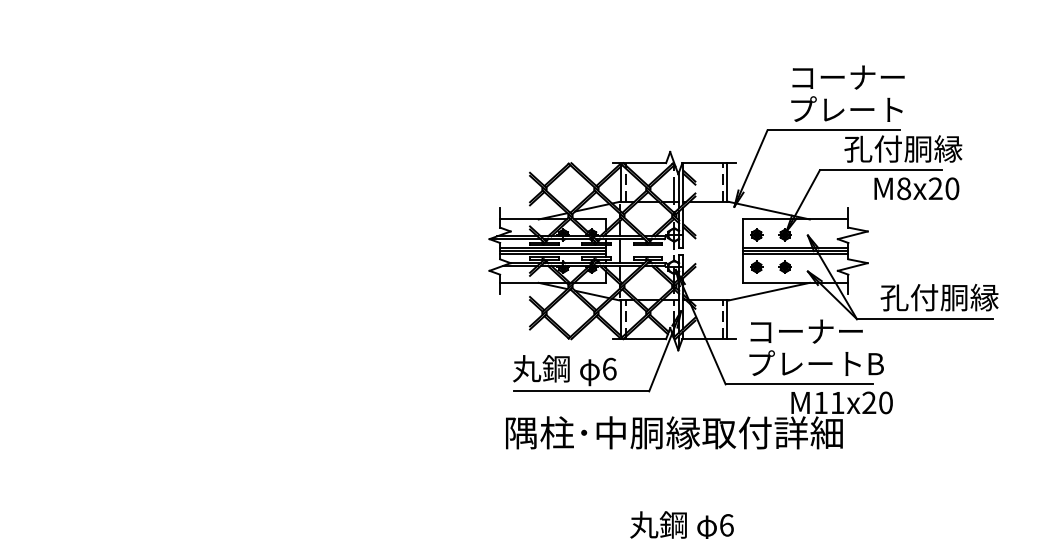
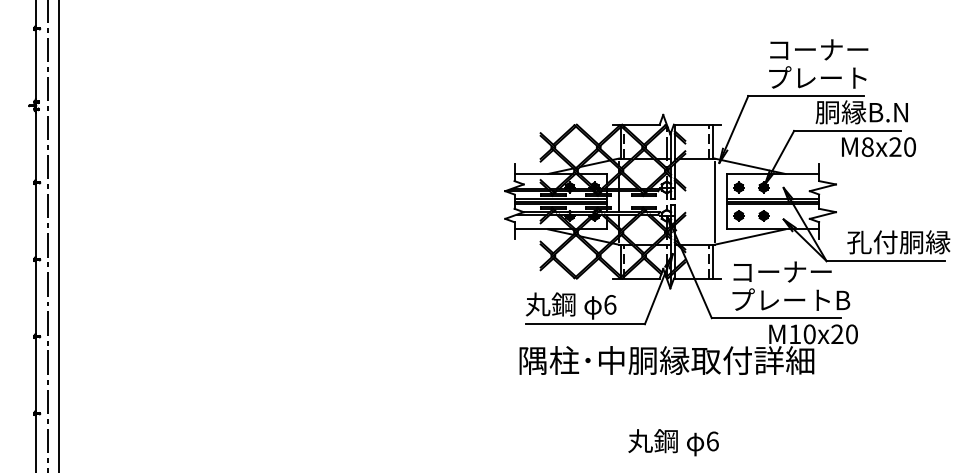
text: (902, 149) -> (866, 112), 孔付胴縁 -> 胴縁B.N
line: (728, 250) -> (714, 201), added
text: (837, 403) -> (809, 334), M11x20 -> M10x20

